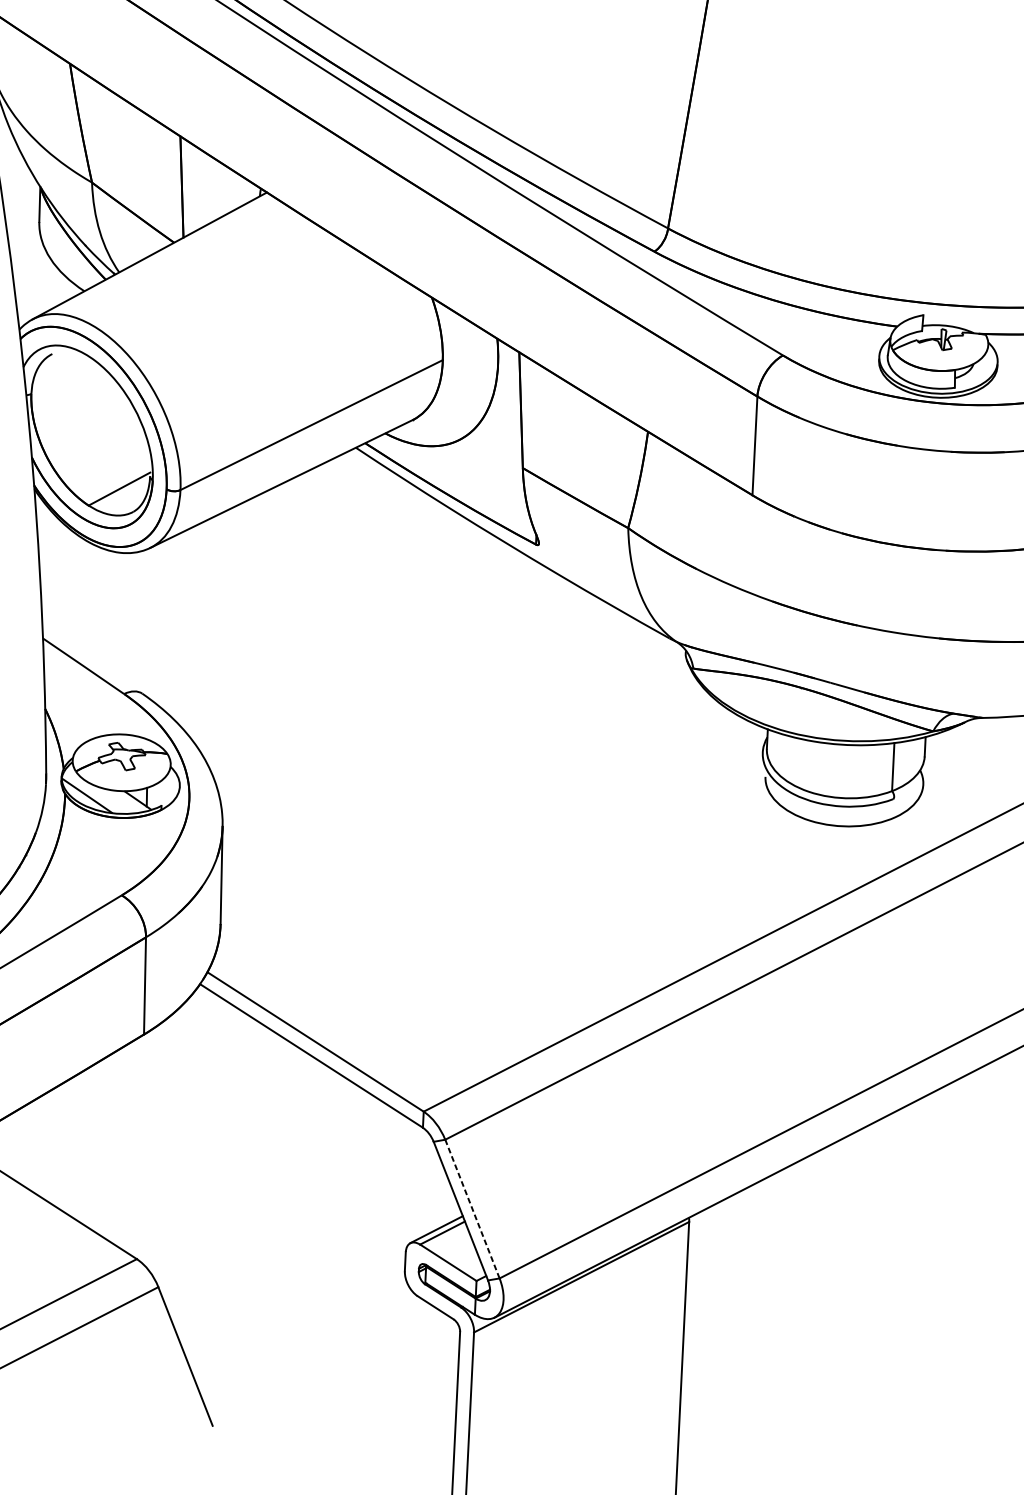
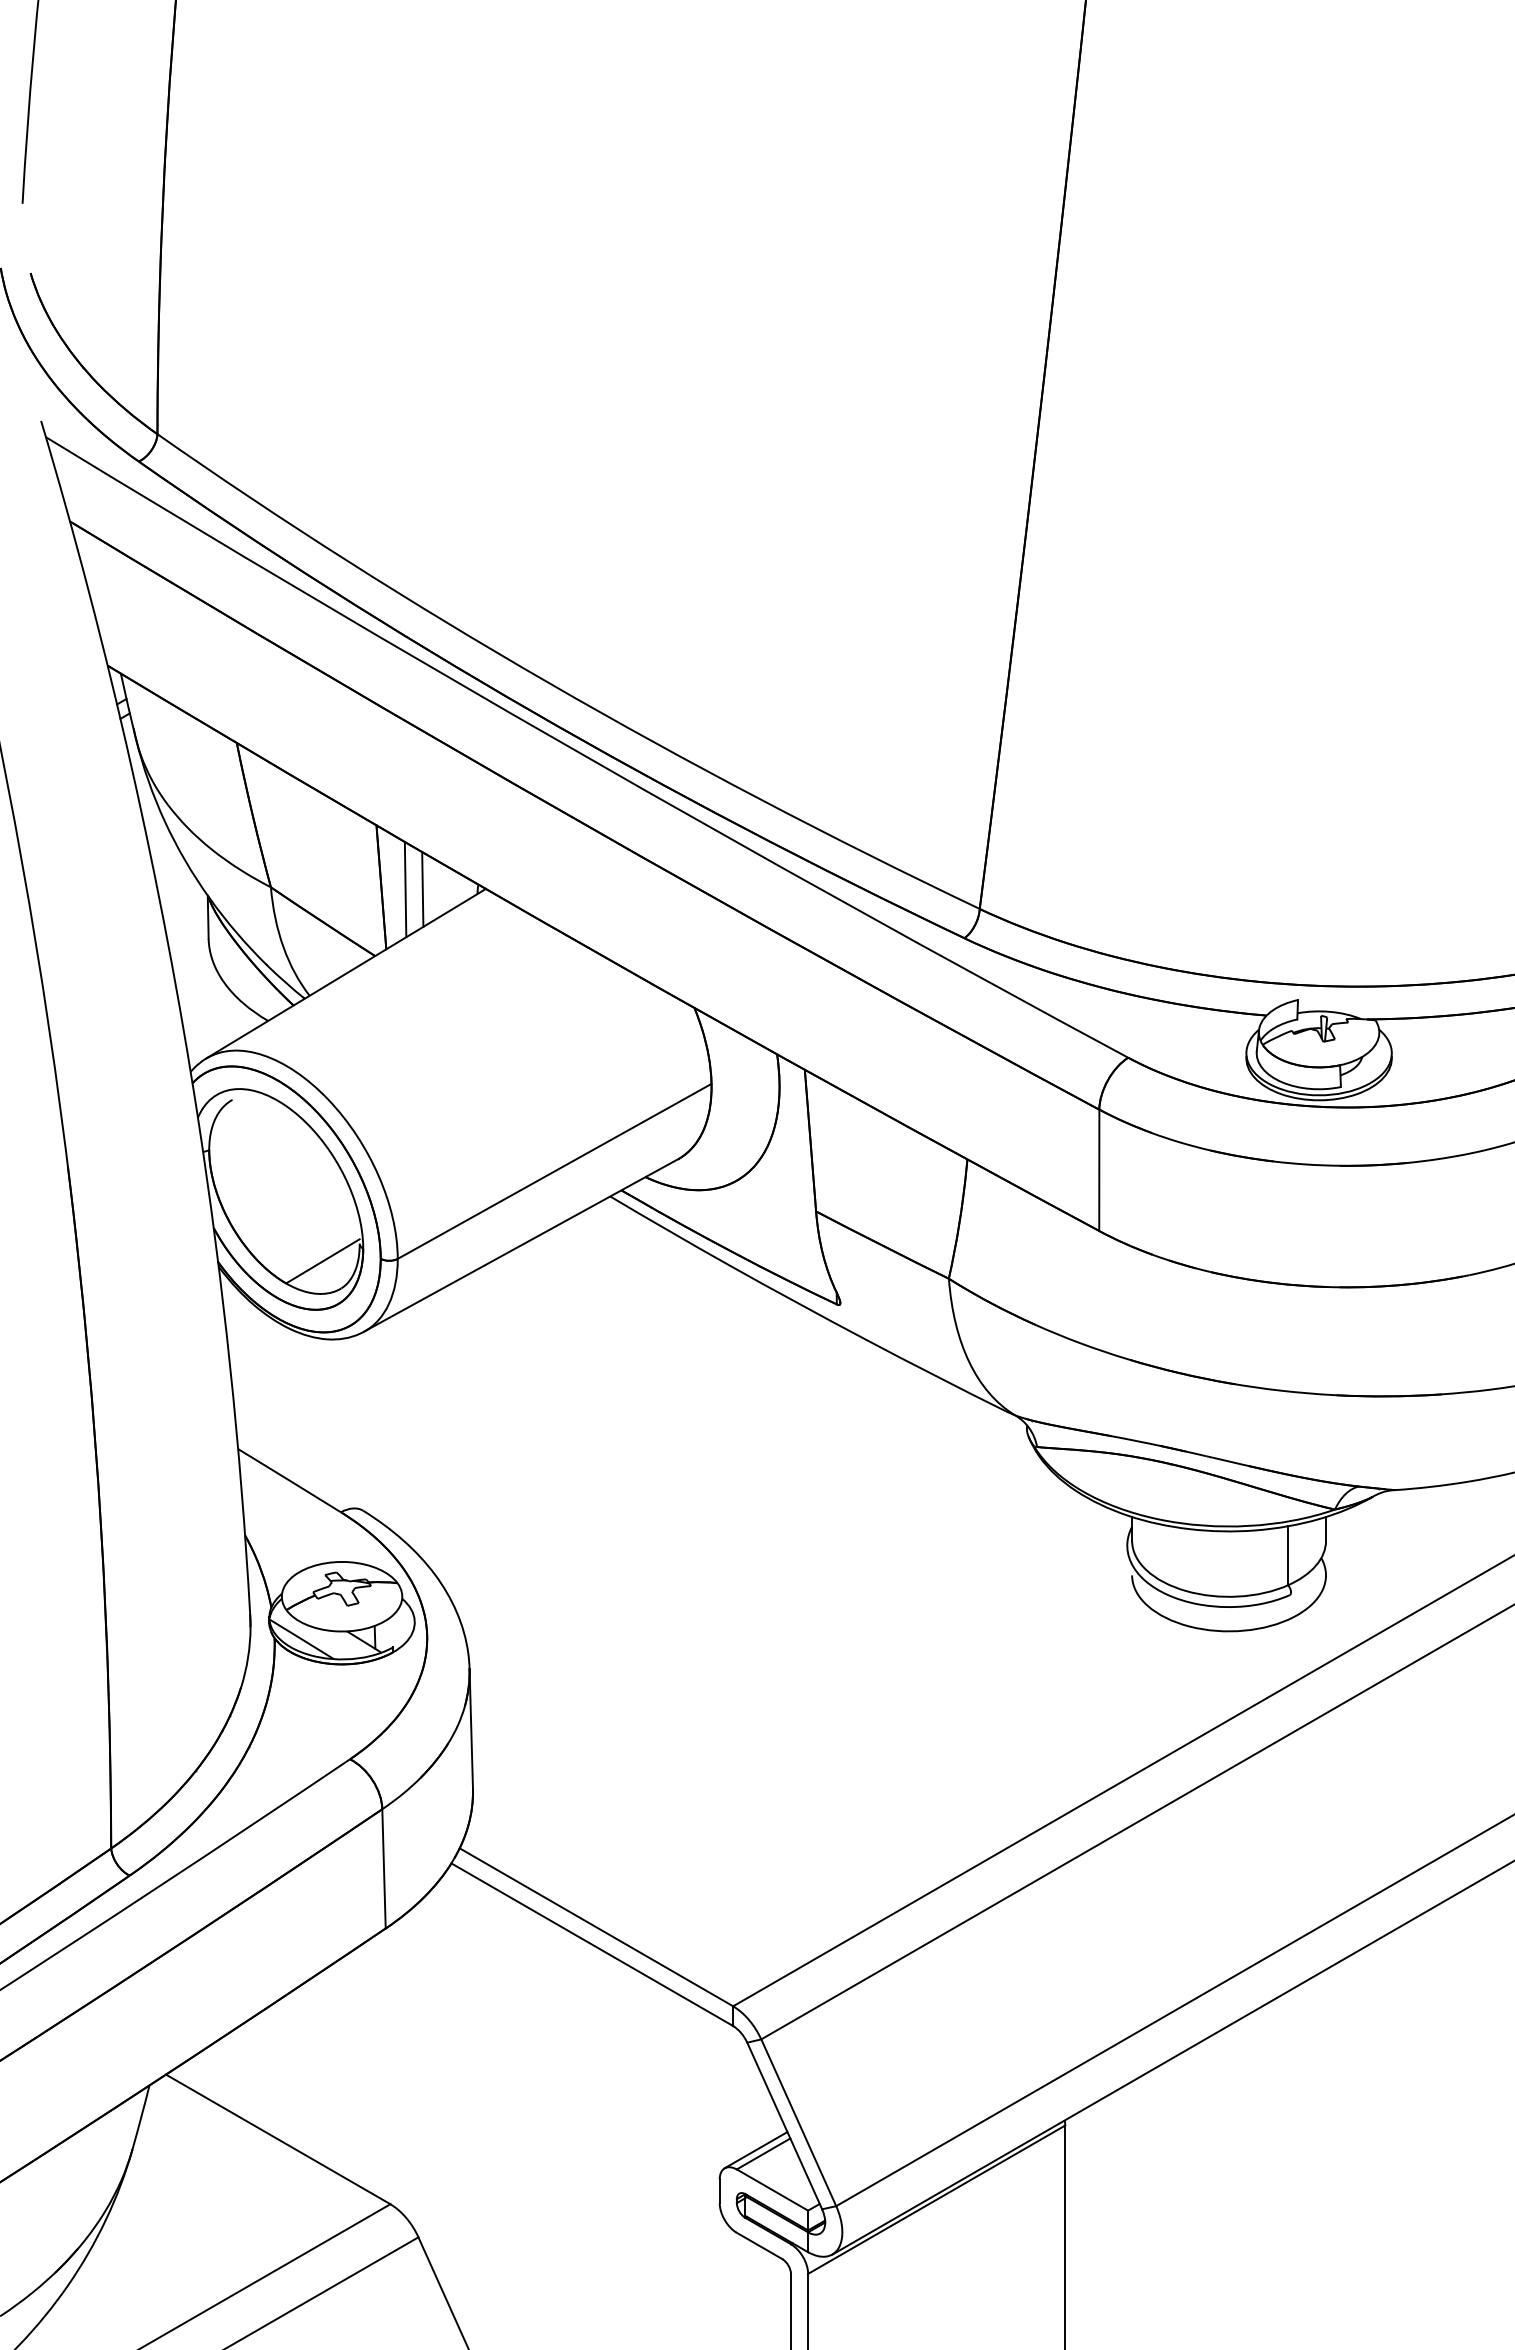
line: (201, 189) -> (405, 889), added
line: (215, 190) -> (422, 889), added
line: (472, 1208) -> (798, 2122), dashed -> solid

